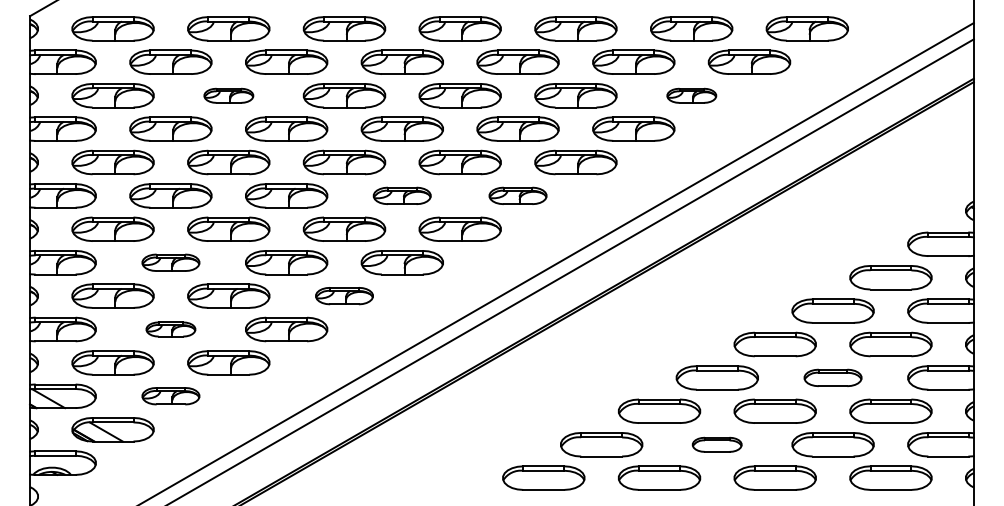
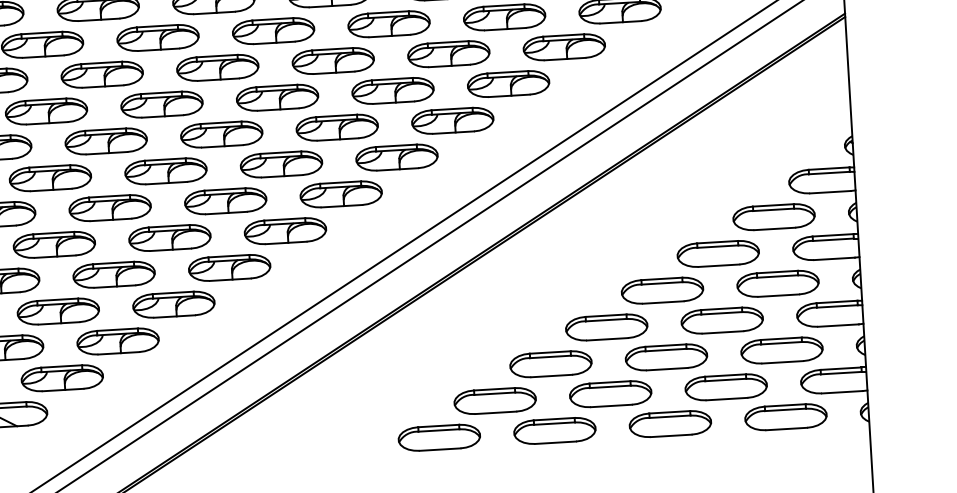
part: (228, 95) -> (101, 74), size x1.67
part: (691, 95) -> (564, 47), size x1.67
part: (401, 195) -> (280, 164), size x1.43
part: (517, 195) -> (396, 157), size x1.43
part: (170, 262) -> (53, 244), size x1.43
part: (344, 295) -> (229, 267), size x1.43
part: (170, 329) -> (57, 311), size x1.67
part: (832, 377) -> (721, 320), size x1.43
part: (170, 395) -> (61, 377), size x1.43
part: (716, 444) -> (609, 394), size x1.67

